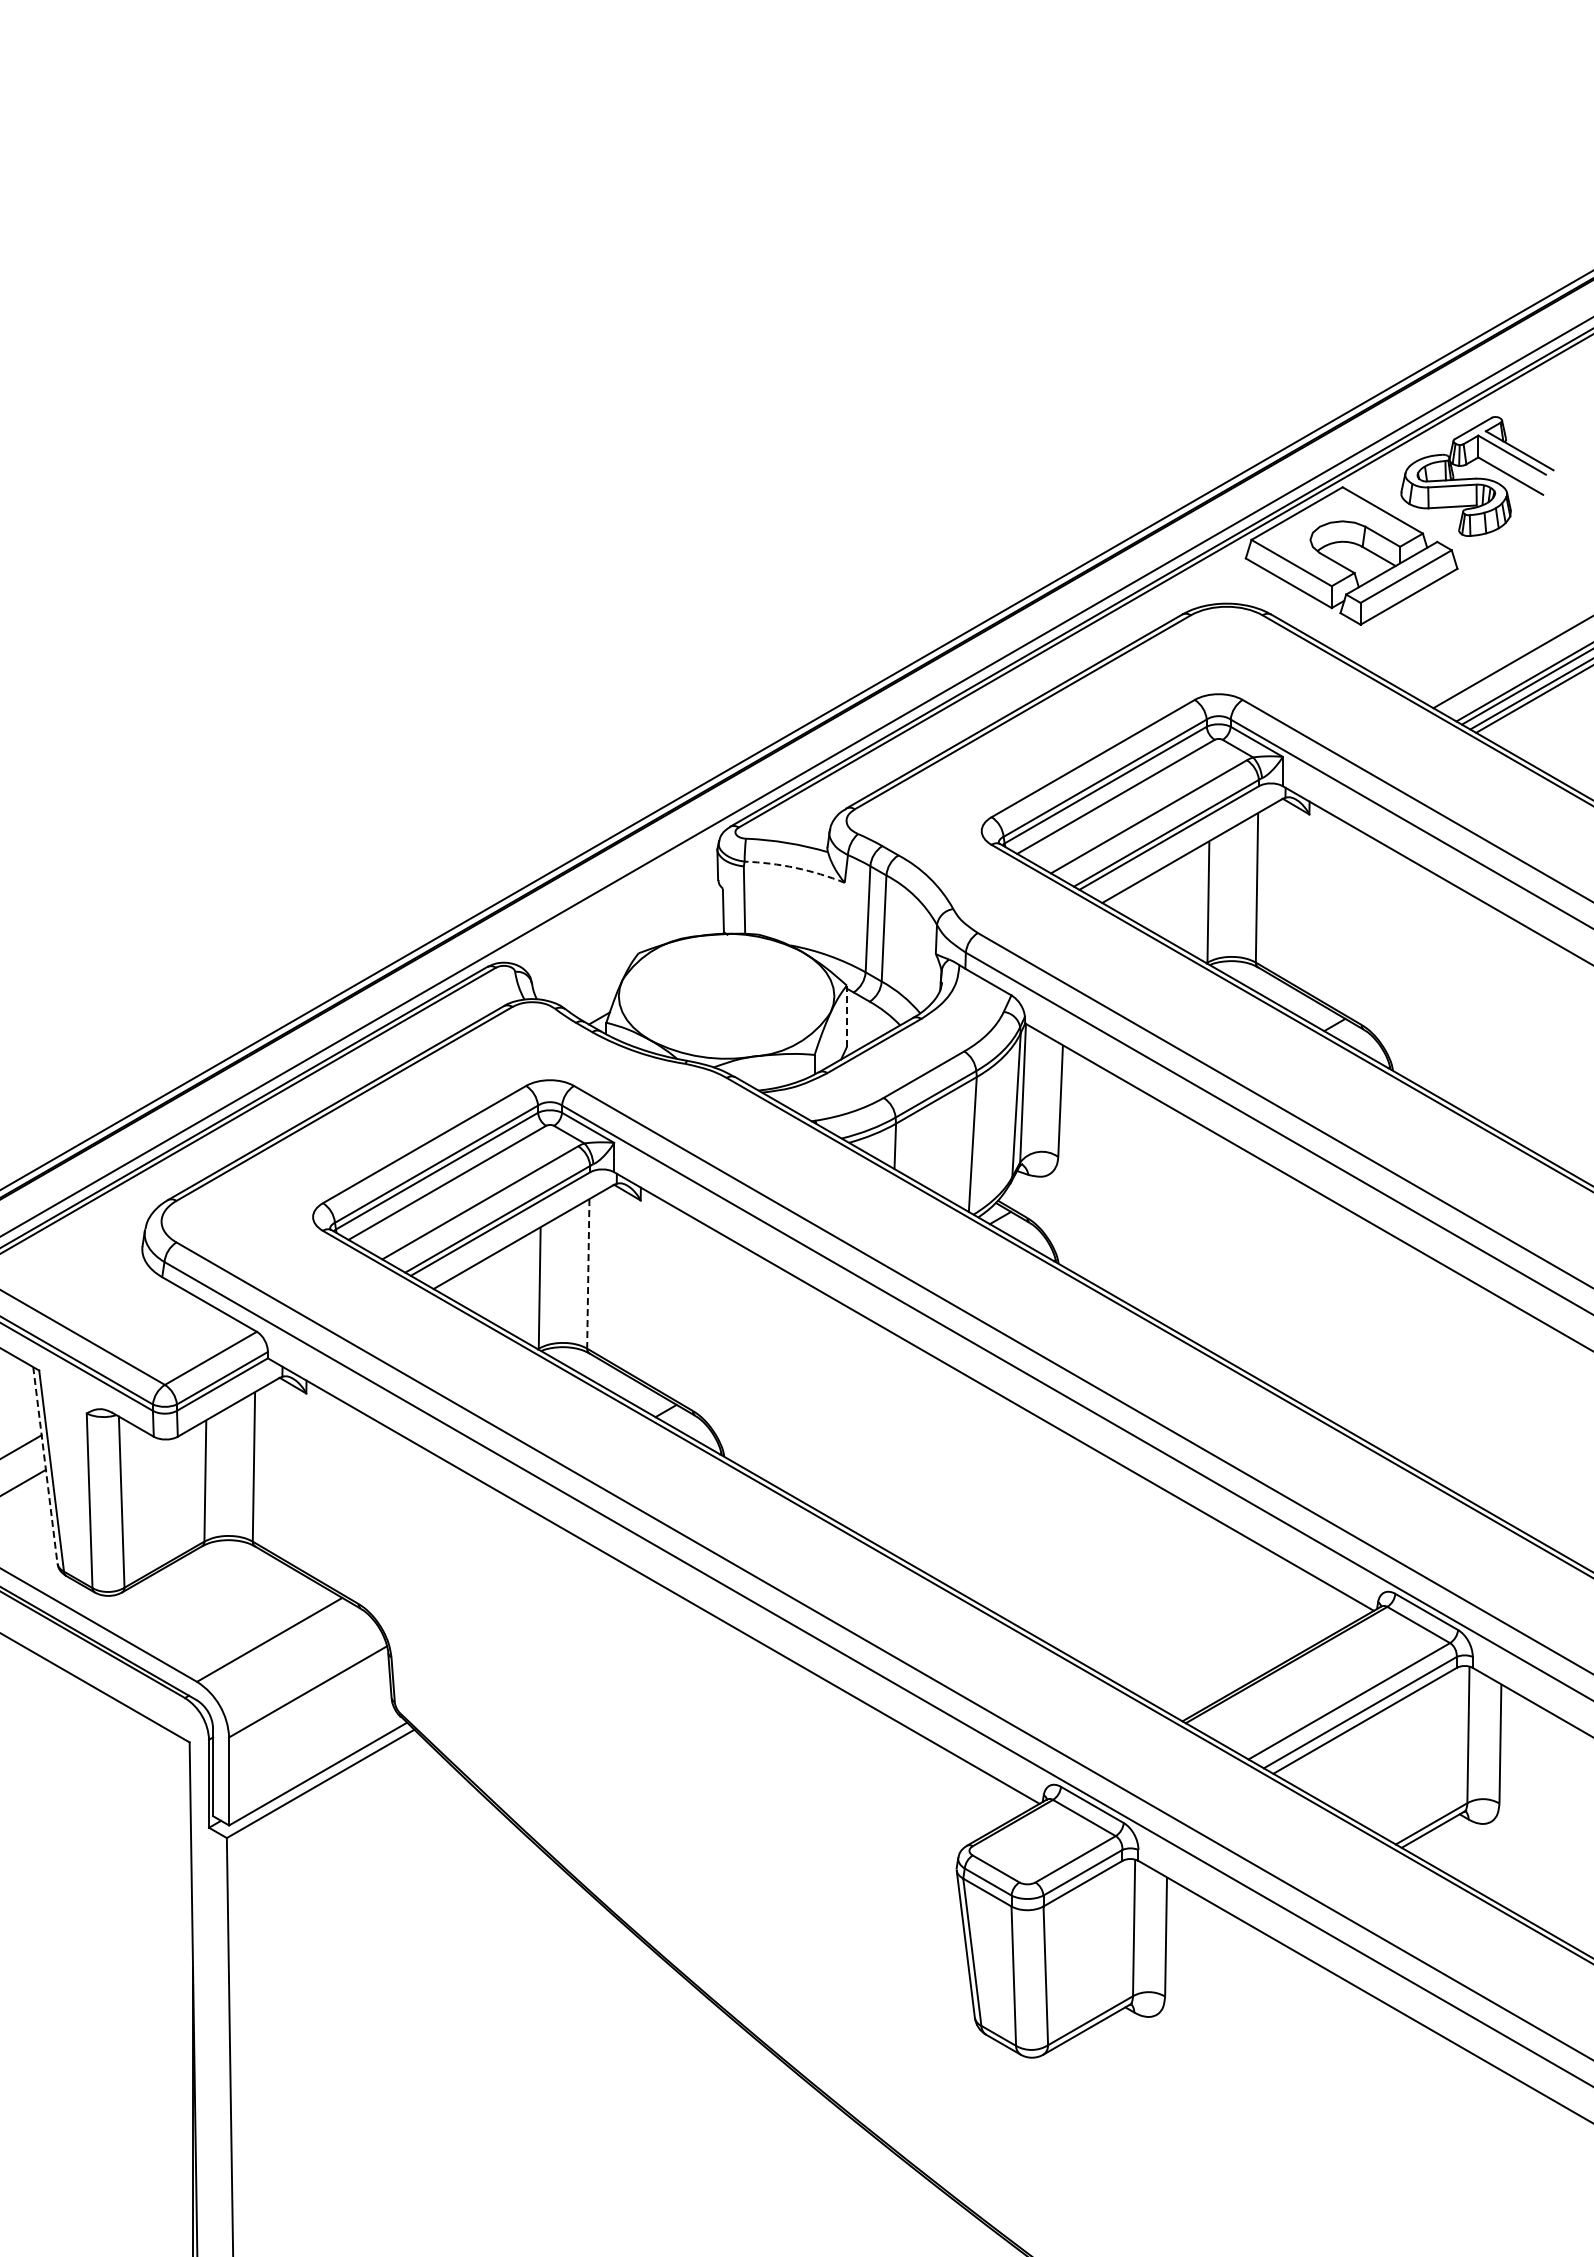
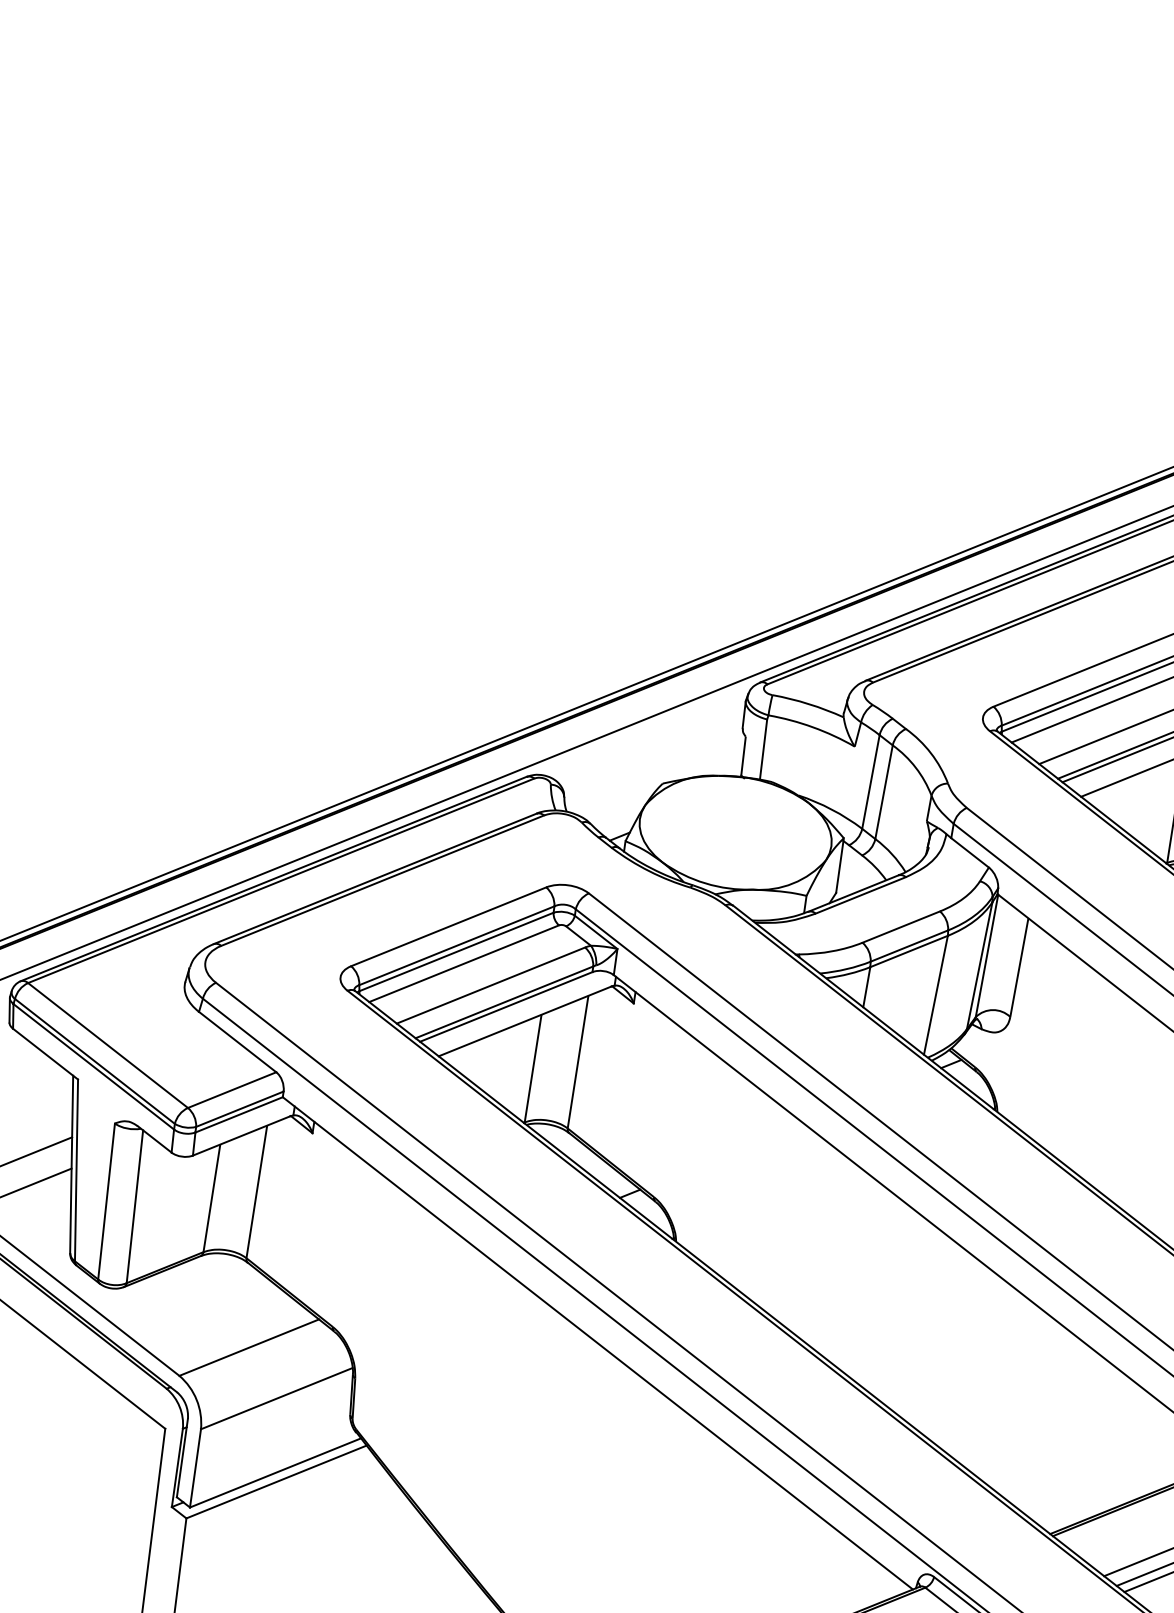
arc: (795, 867) -> (812, 726), dashed -> solid
line: (846, 1016) -> (839, 865), dashed -> solid
line: (588, 1273) -> (578, 1061), dashed -> solid
line: (45, 1465) -> (71, 1164), dashed -> solid

